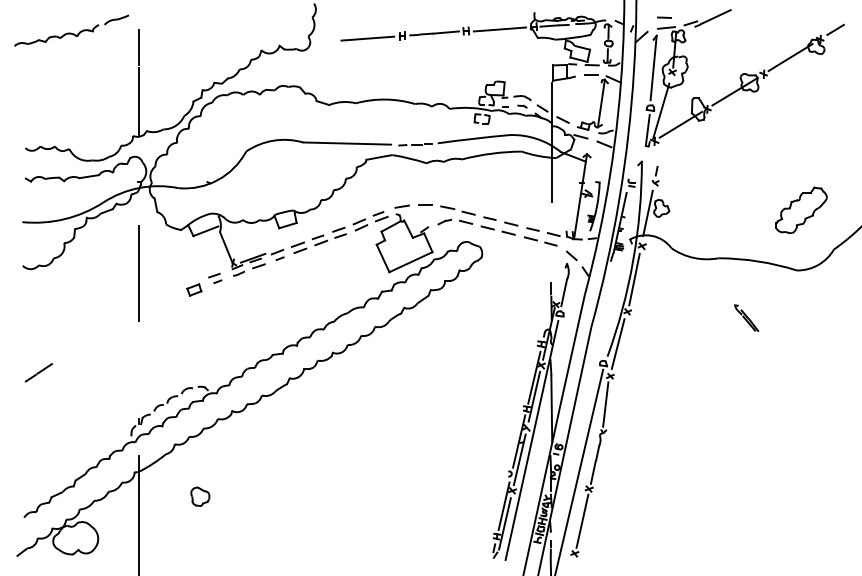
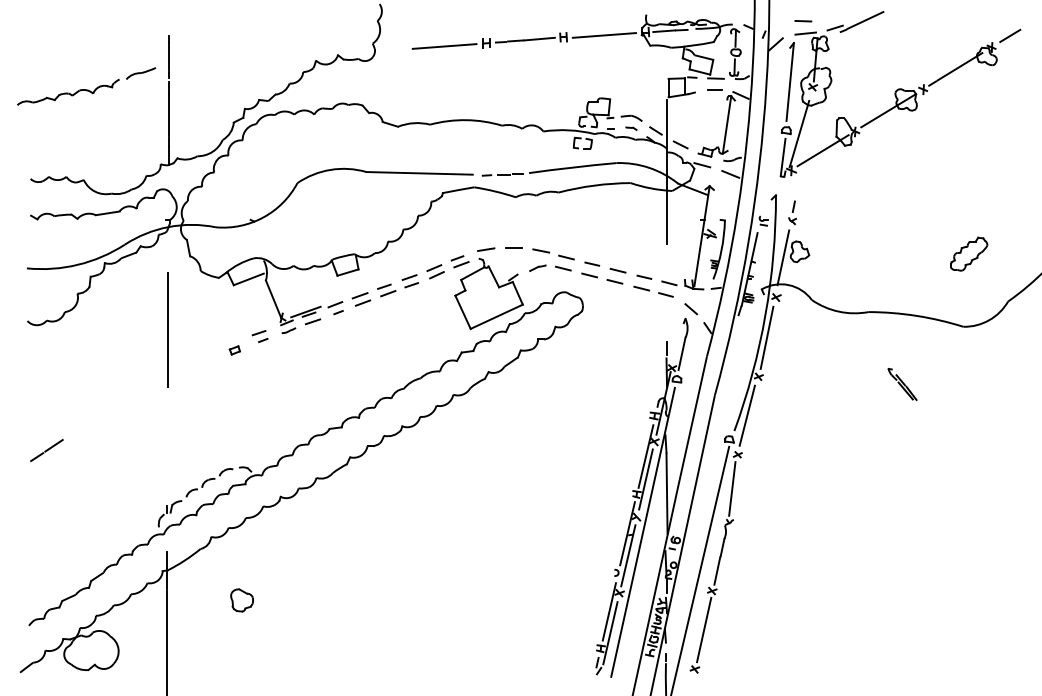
part: (71, 30) -> (86, 86), moved
part: (801, 210) -> (968, 254), size x0.6
part: (194, 289) -> (235, 349), size x0.6

